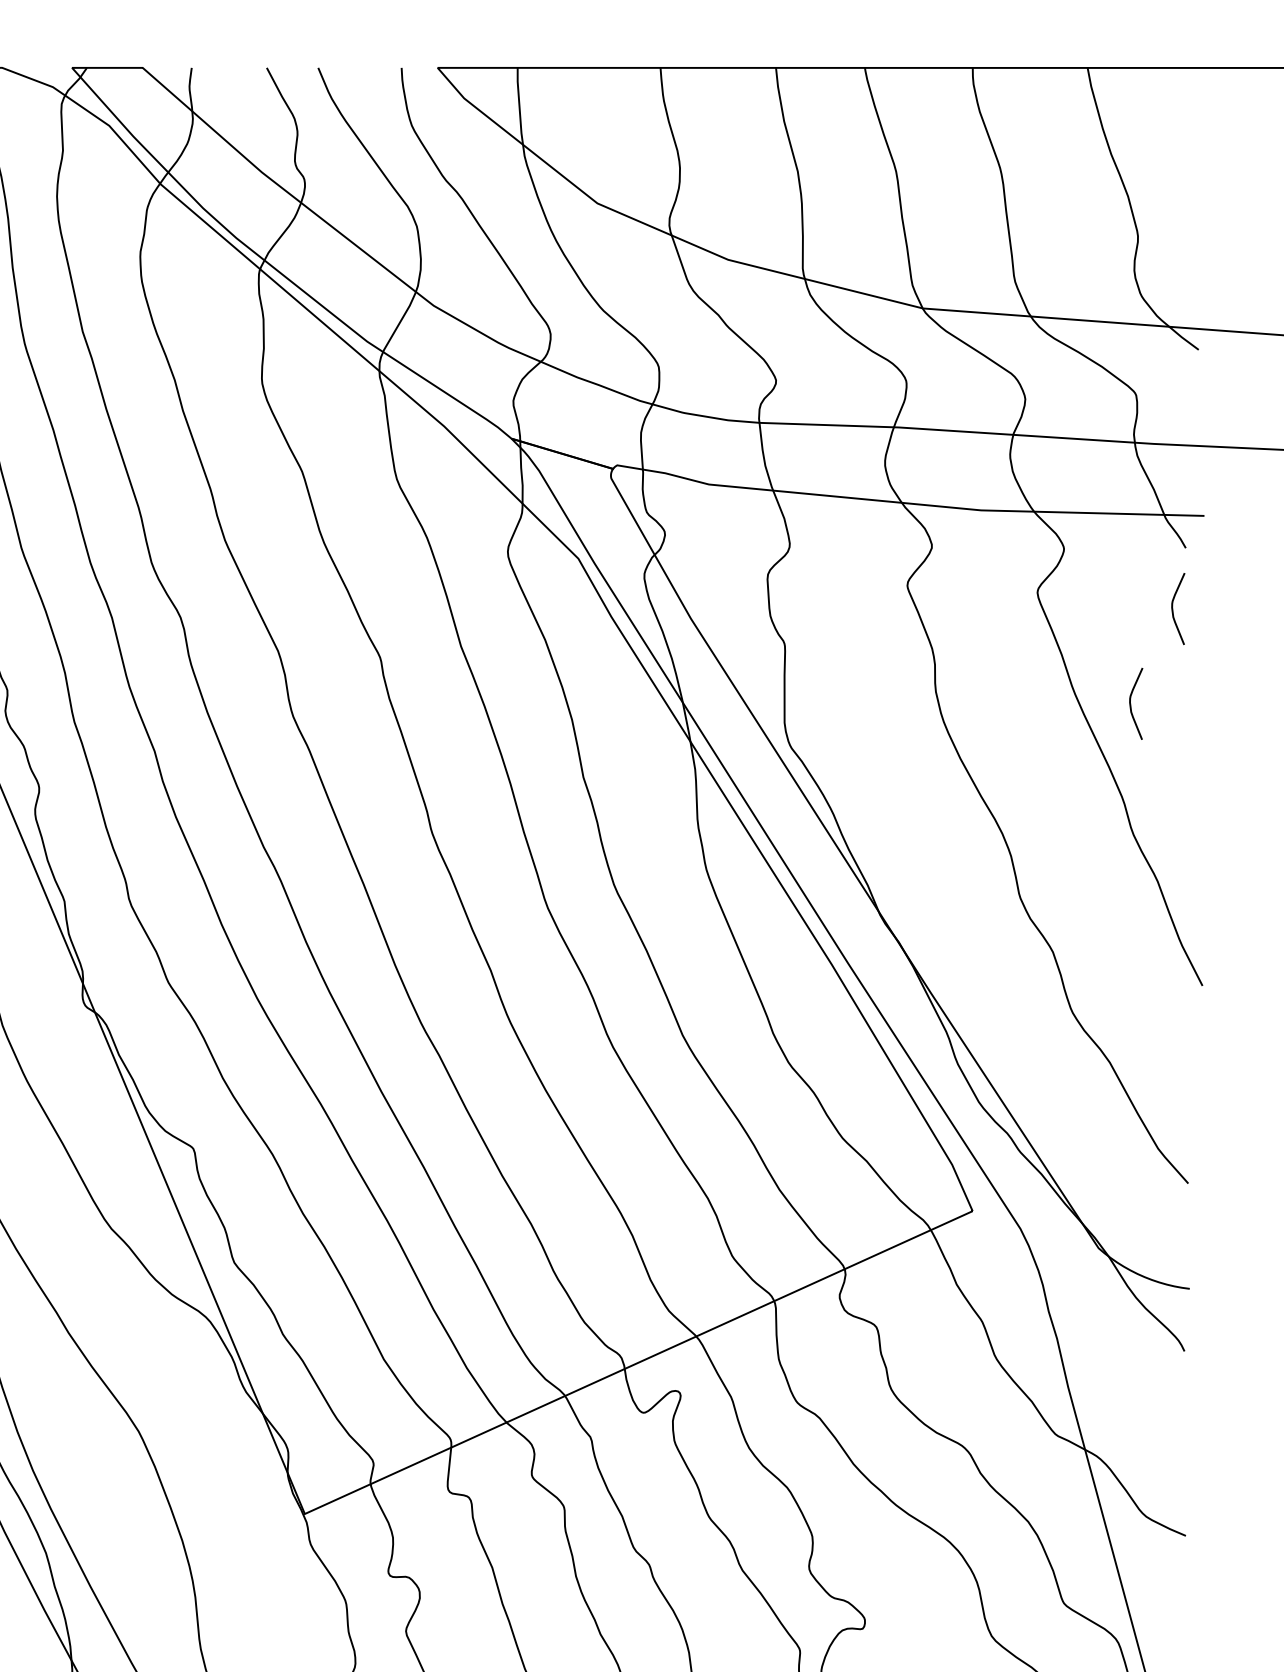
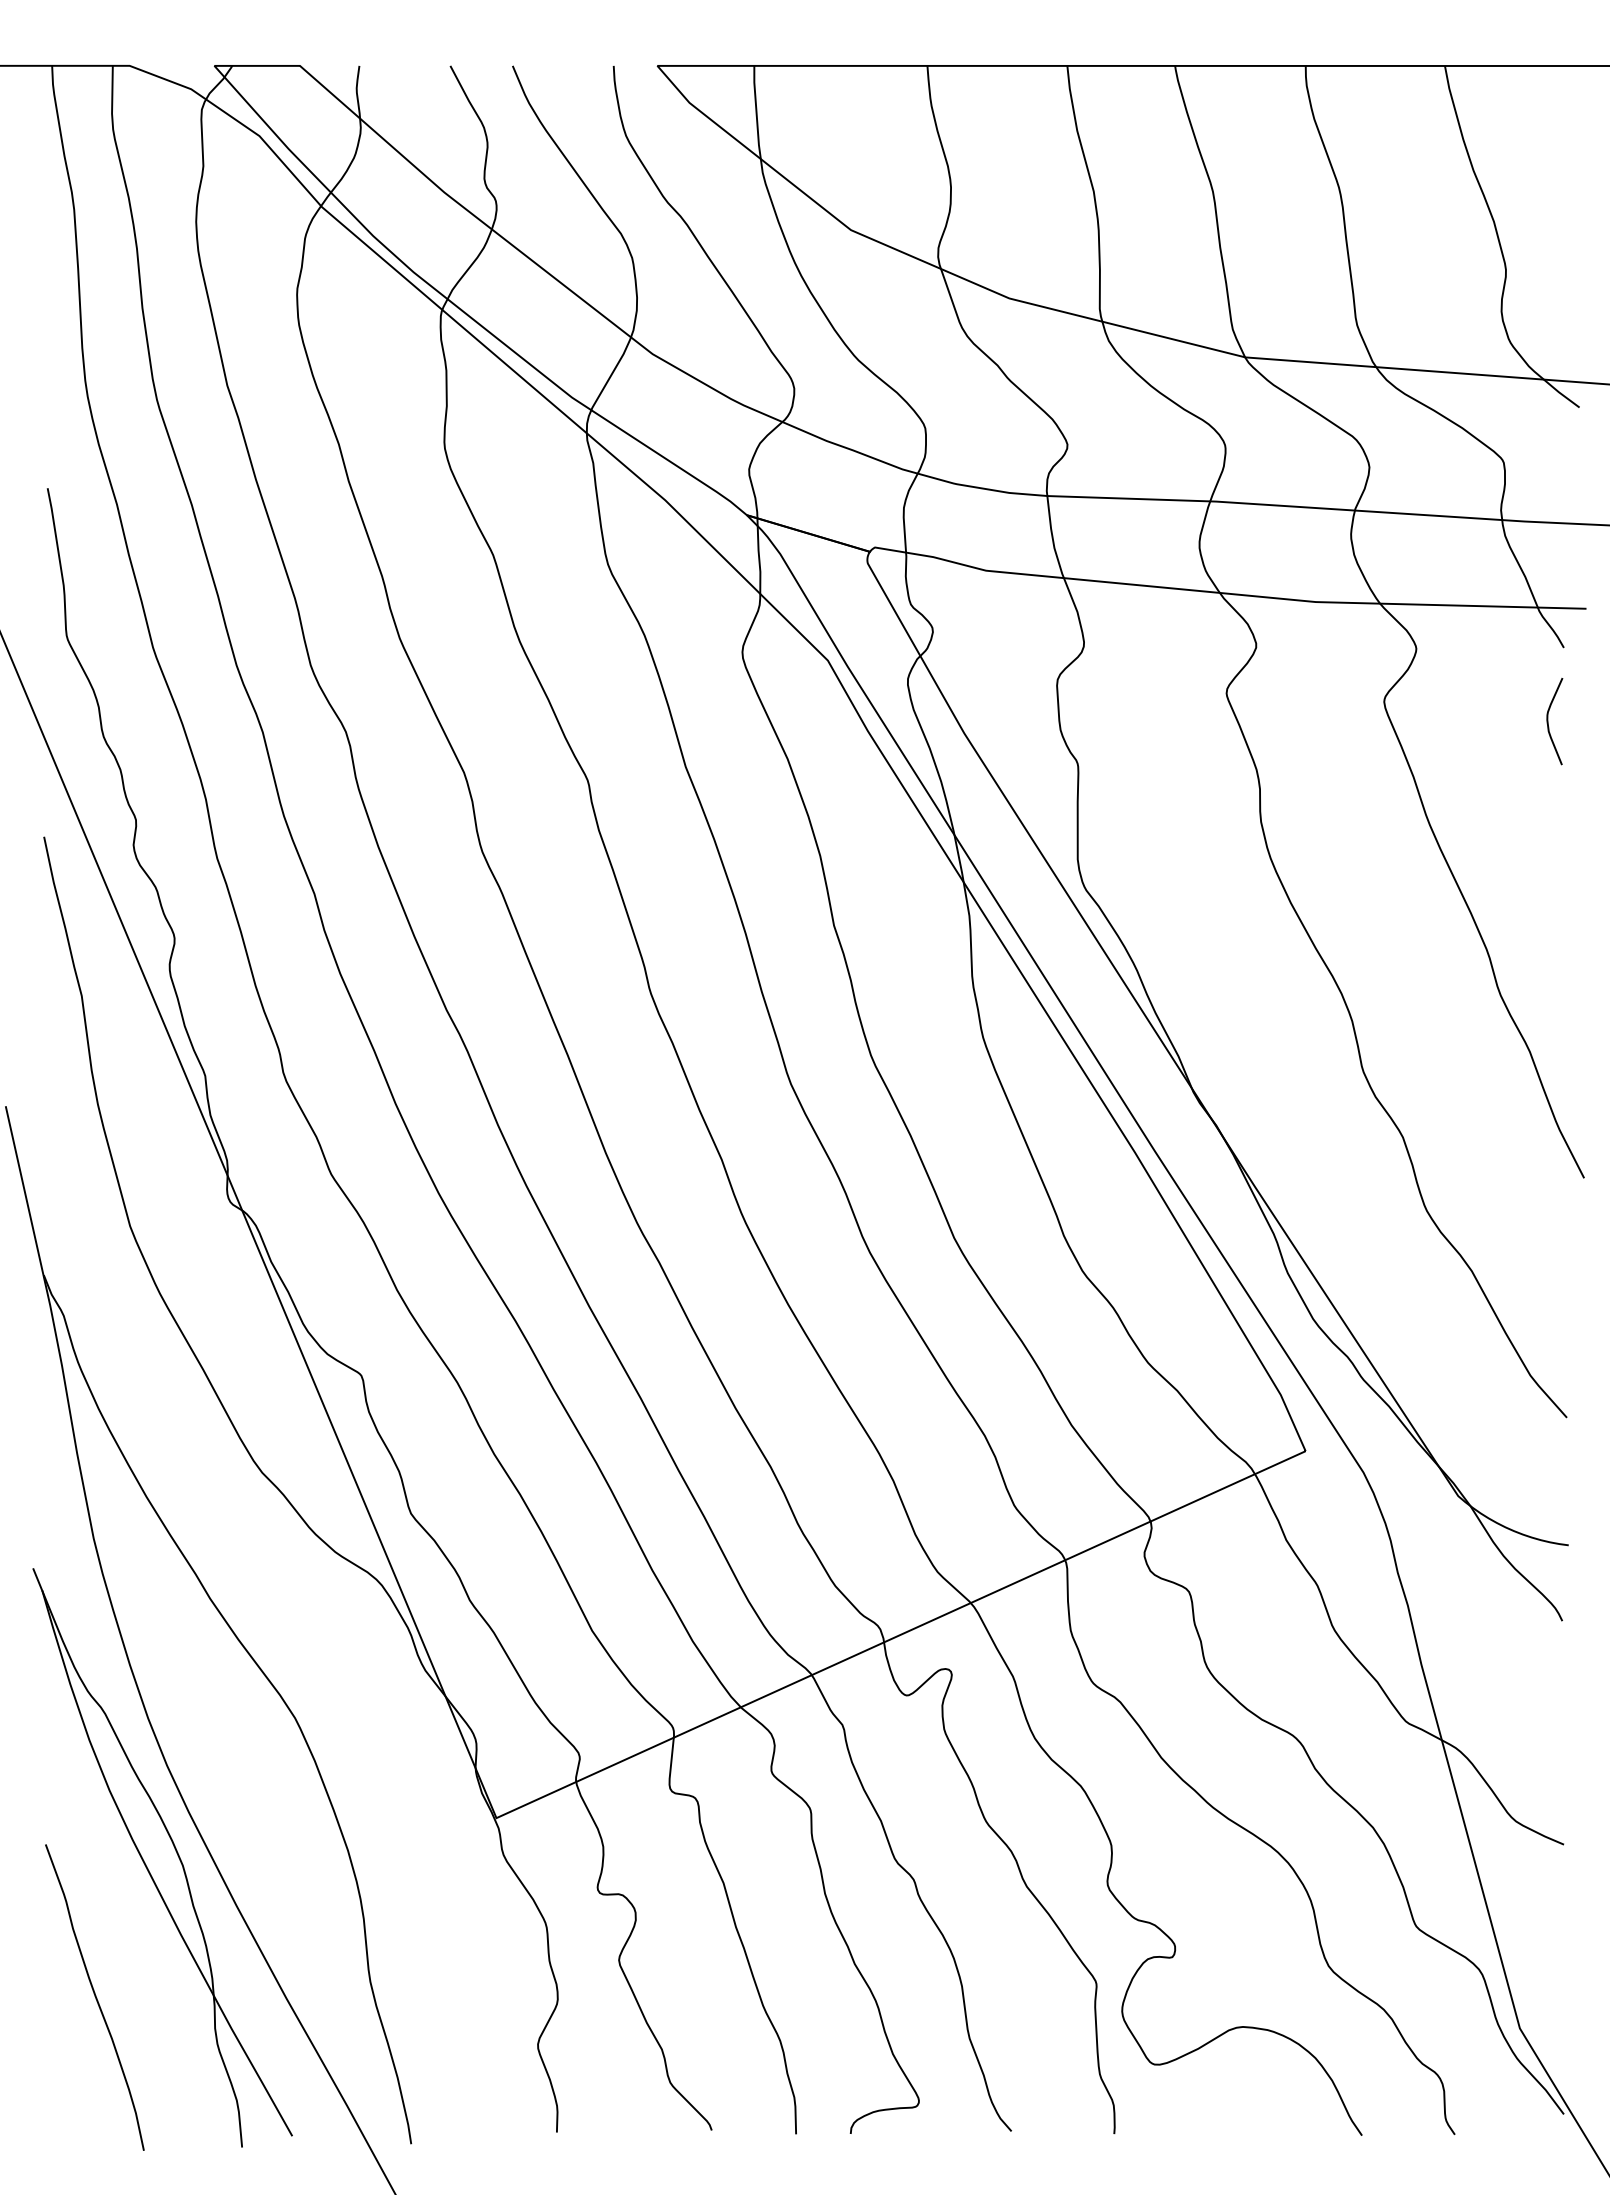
curve: (1131, 703) -> (1497, 836), removed

